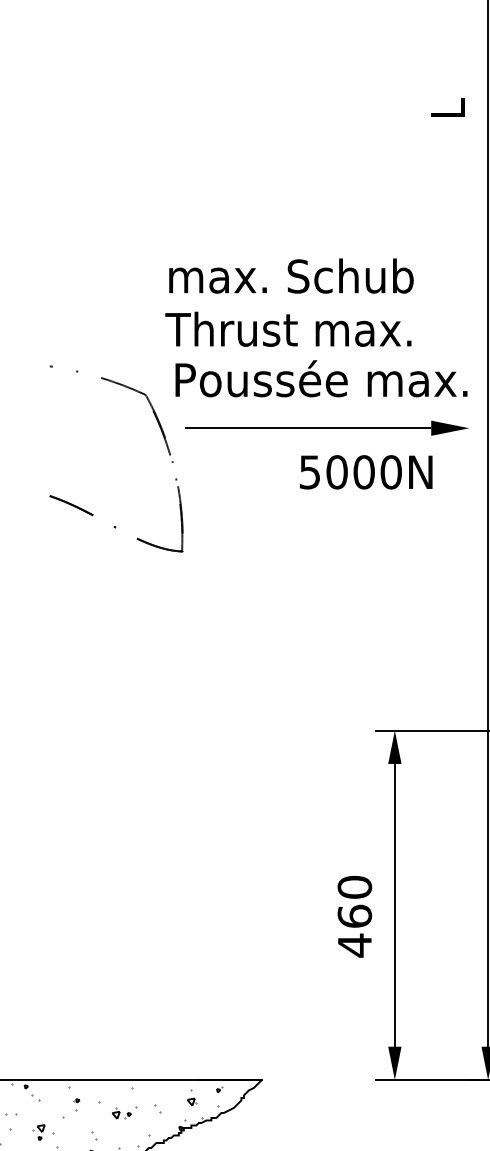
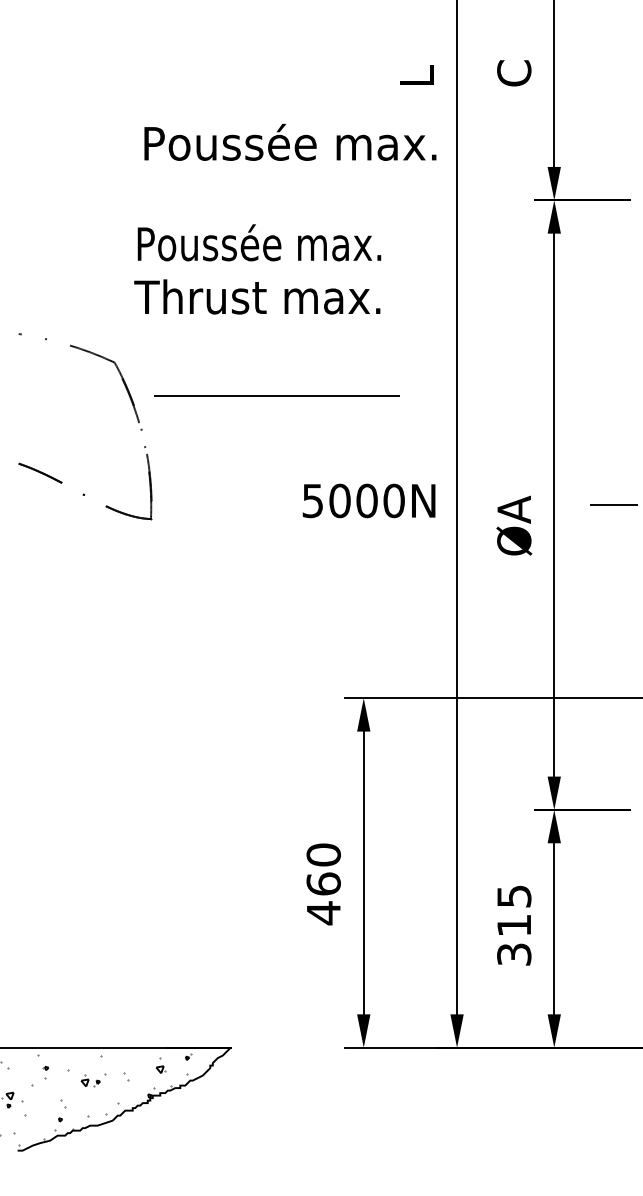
text: (290, 274) -> (259, 242), max. Schub -> Poussée max.
text: (321, 378) -> (290, 142), moved
fill: (450, 427) -> (419, 395), removed
text: (365, 471) -> (368, 500), moved

